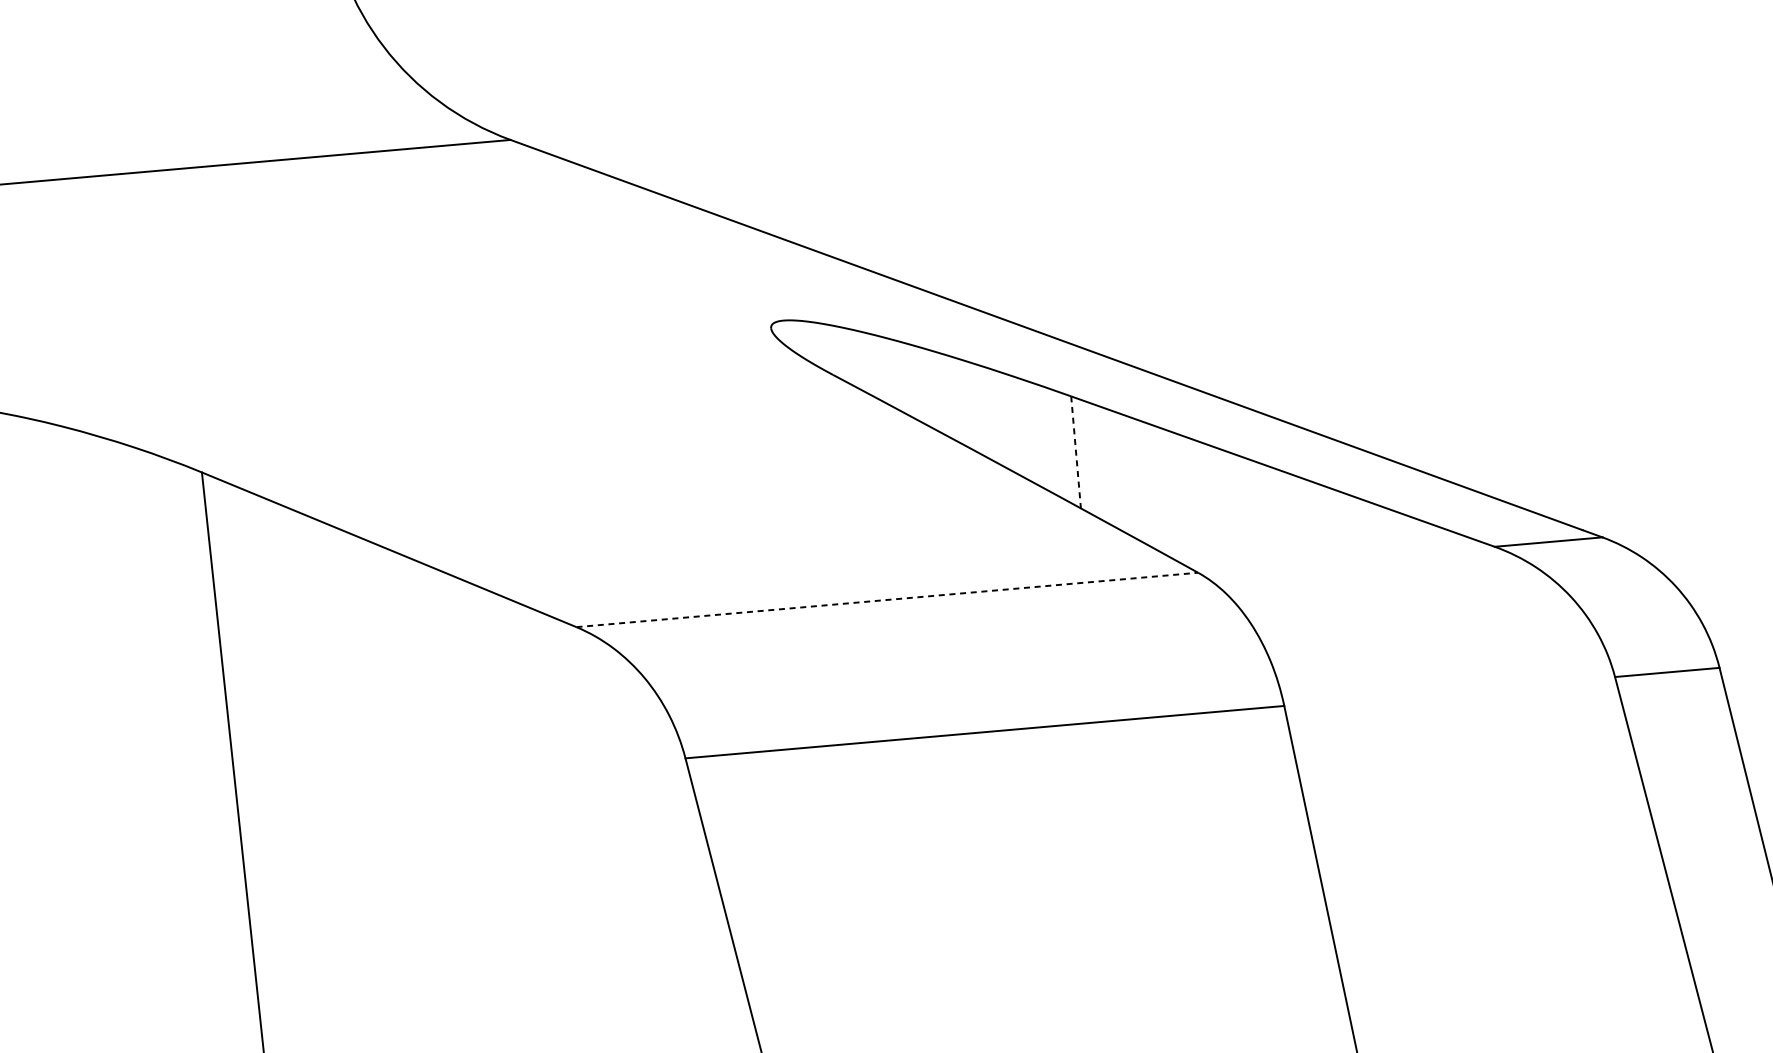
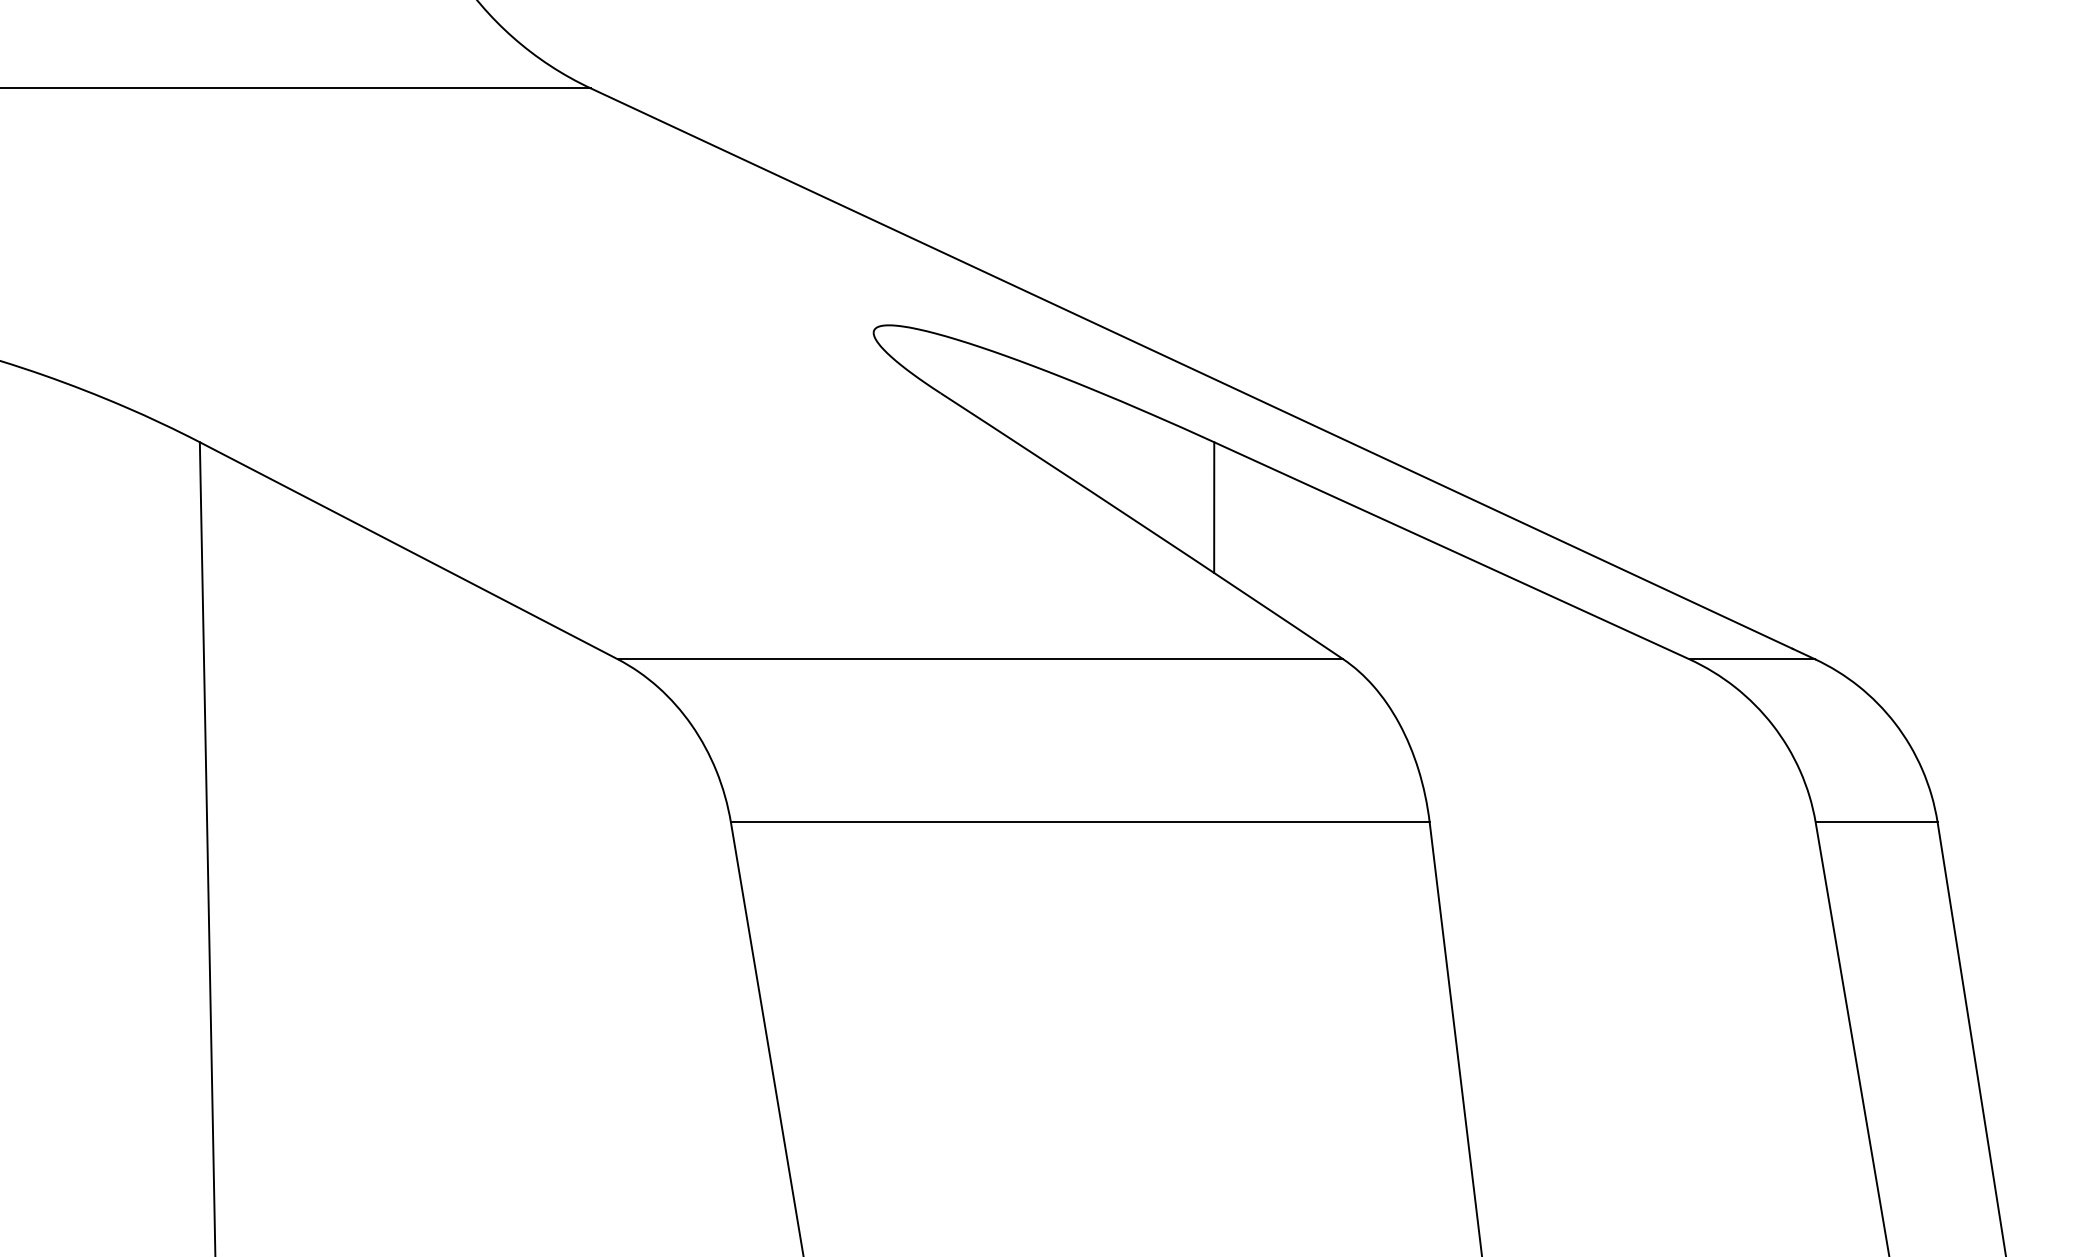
line: (1076, 453) -> (1214, 508), dashed -> solid
line: (887, 600) -> (980, 659), dashed -> solid

